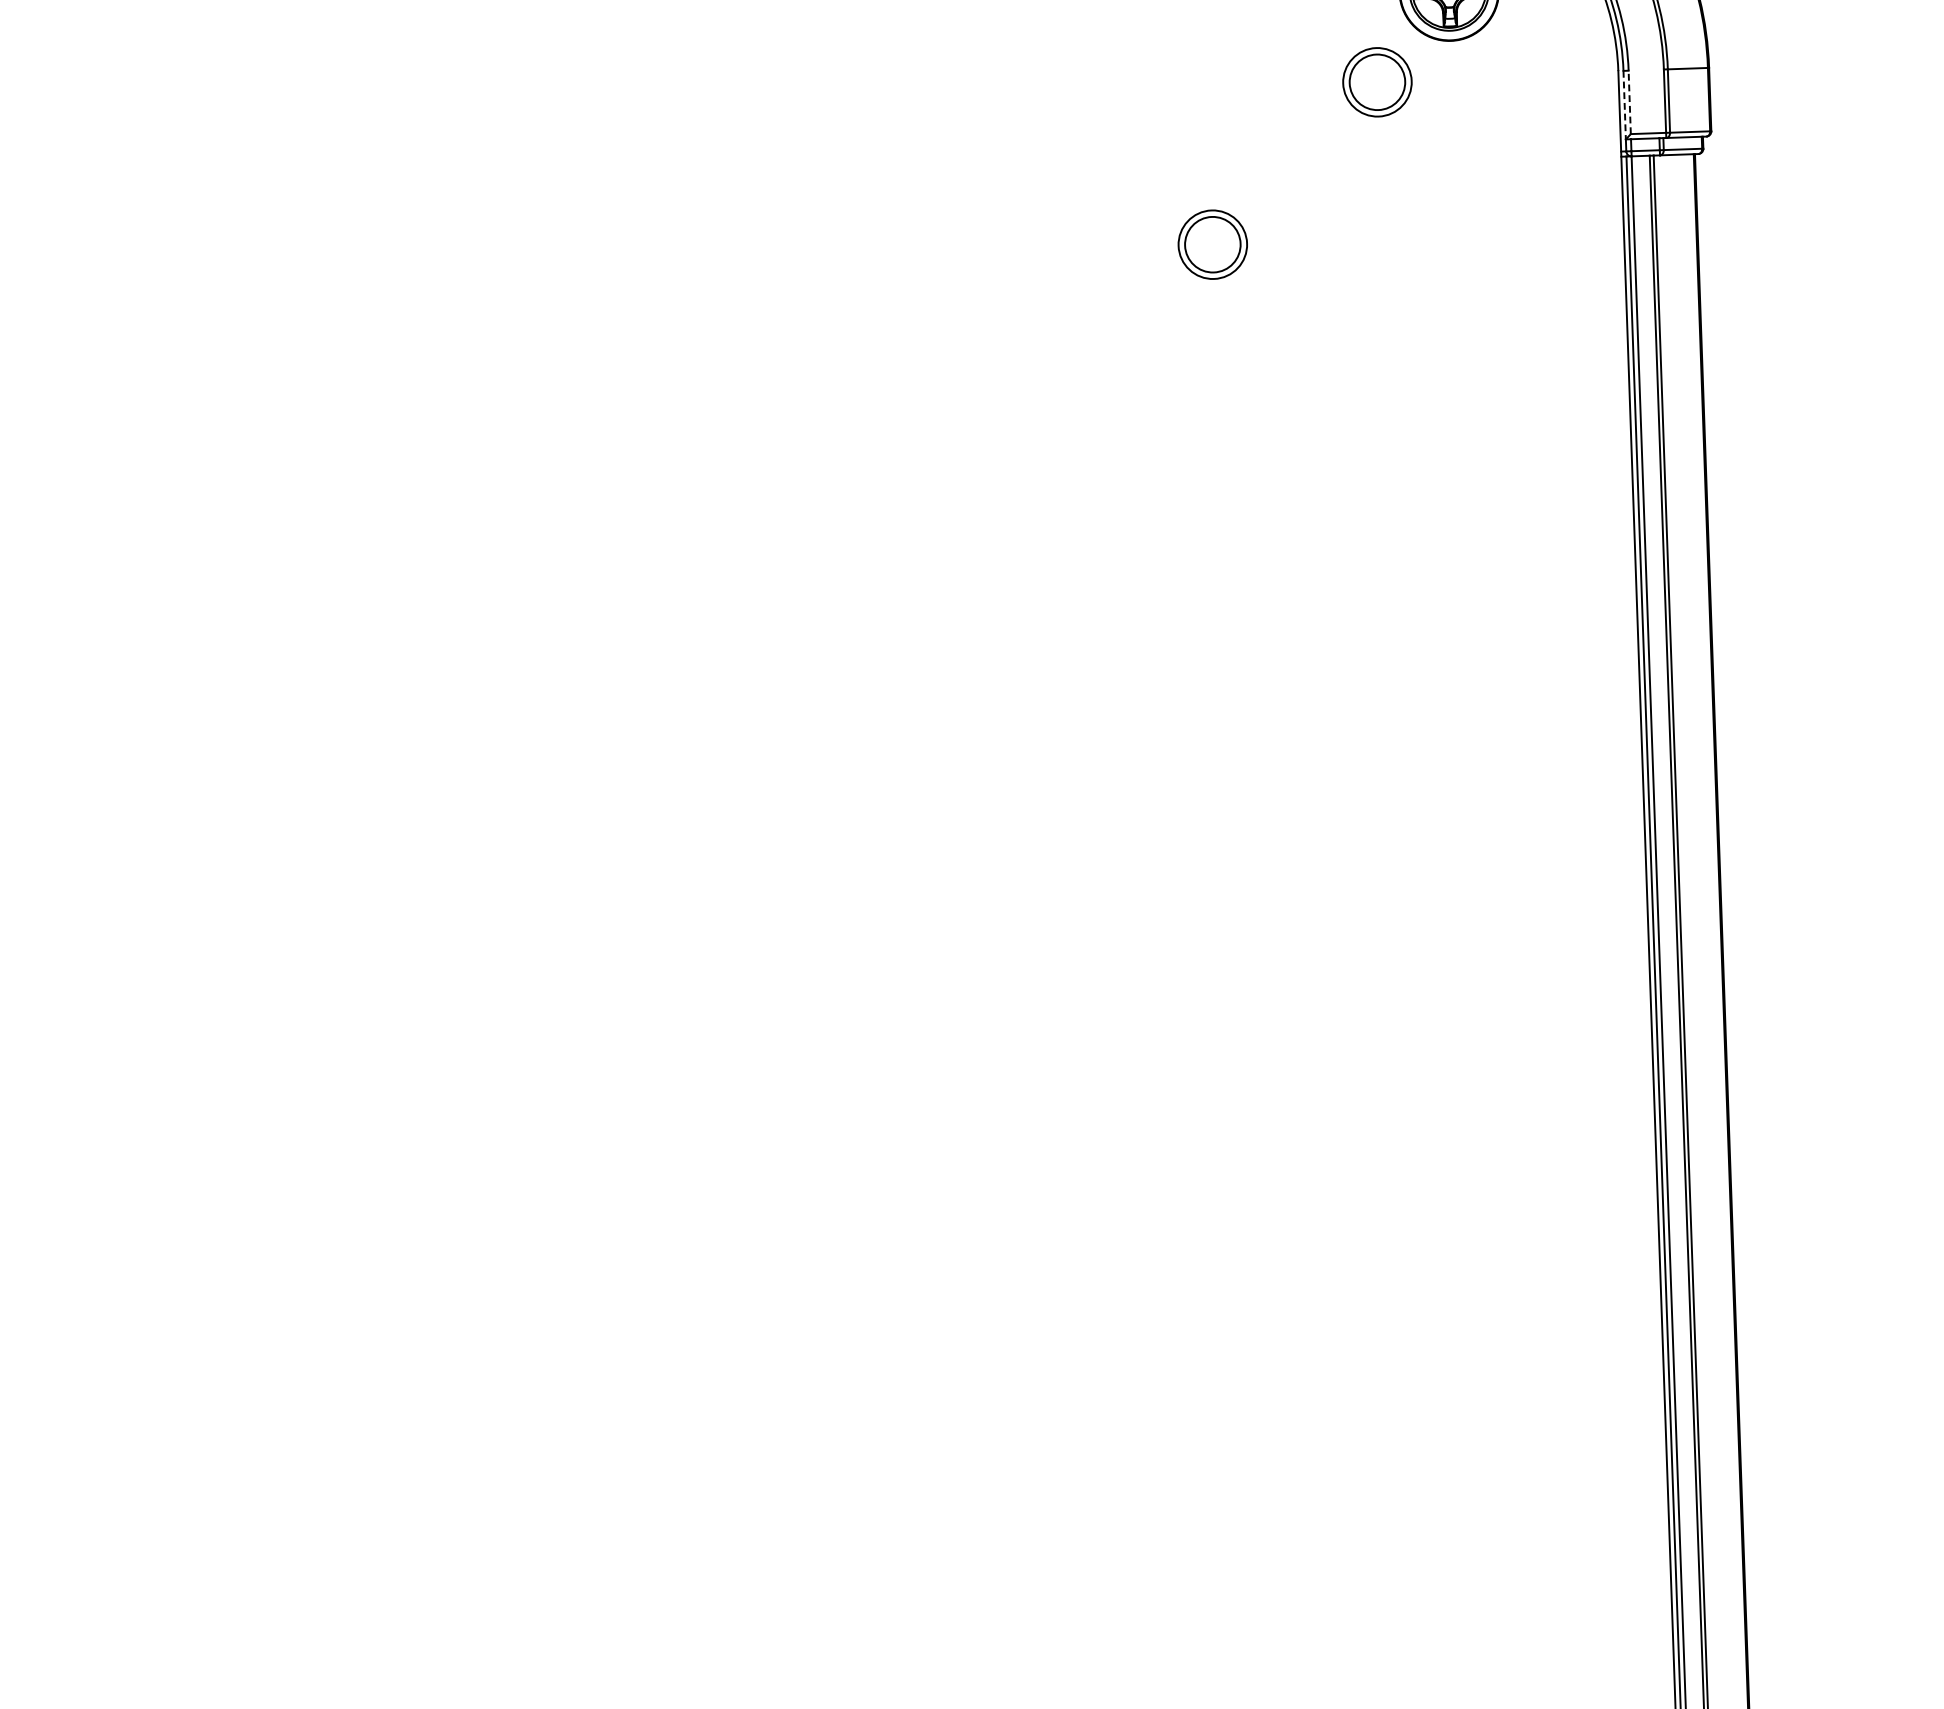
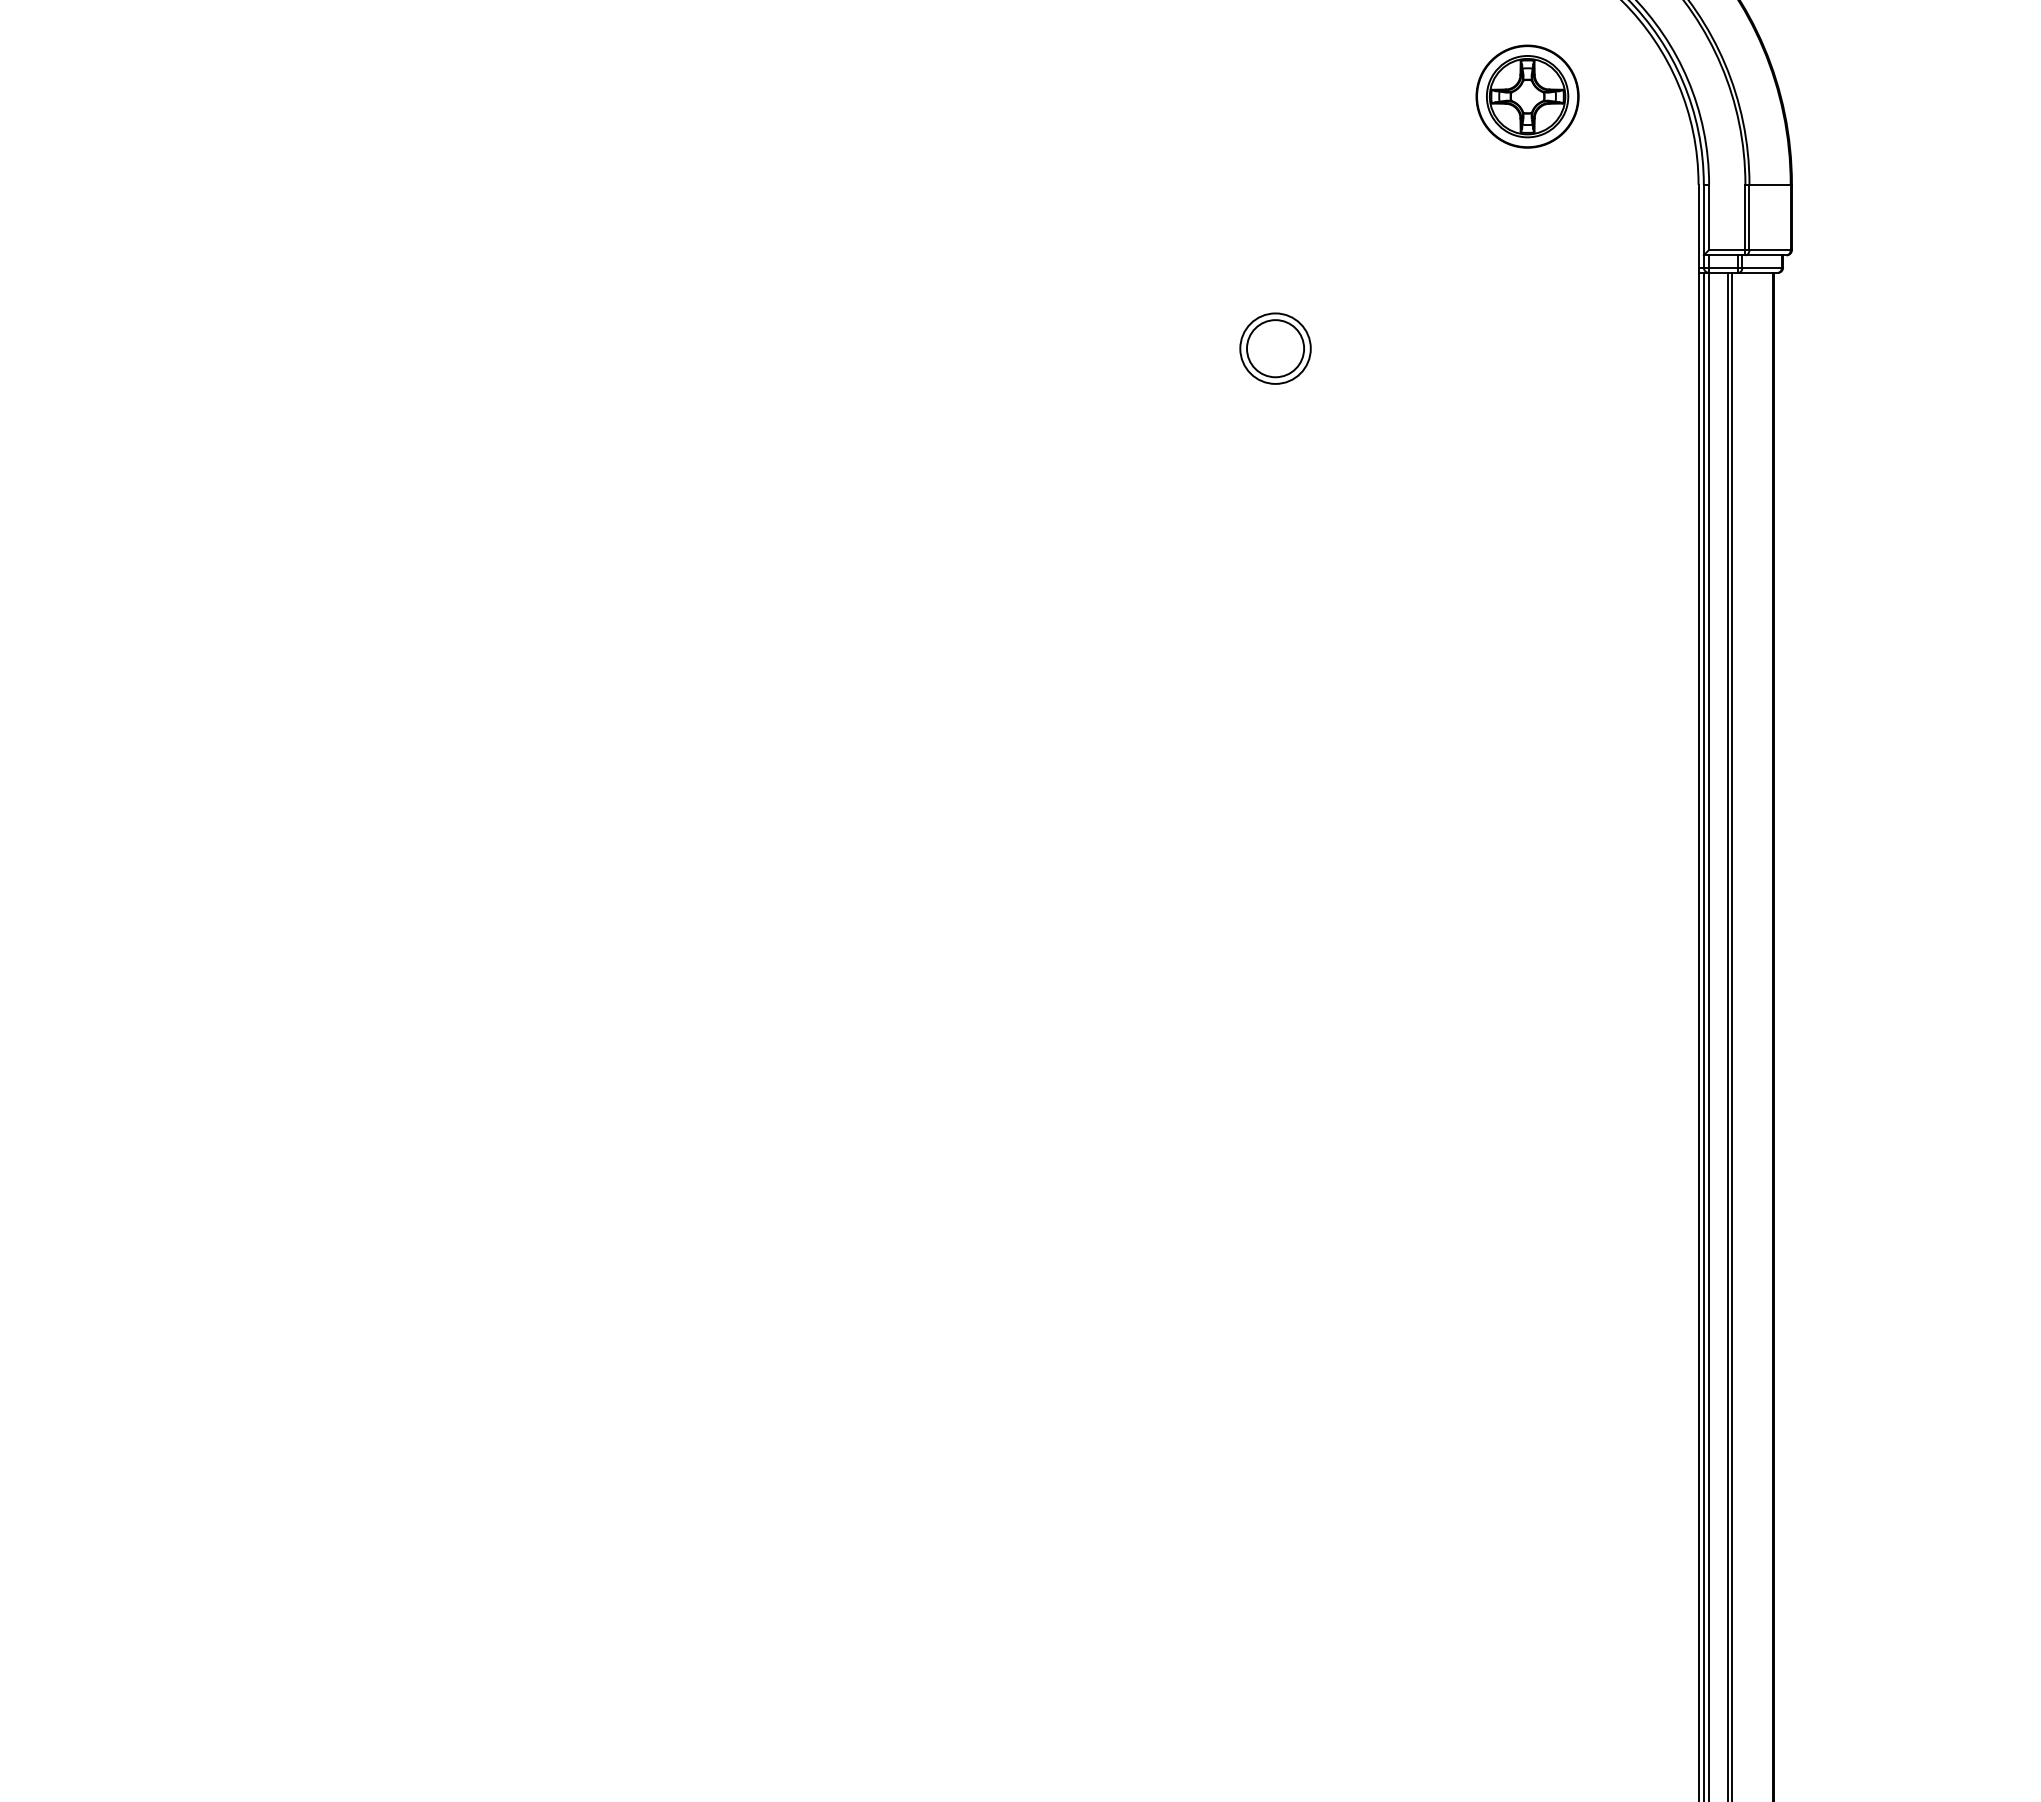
part: (1377, 82) -> (1450, 187), removed
line: (1630, 102) -> (1709, 217), dashed -> solid
line: (1624, 105) -> (1703, 220), dashed -> solid

